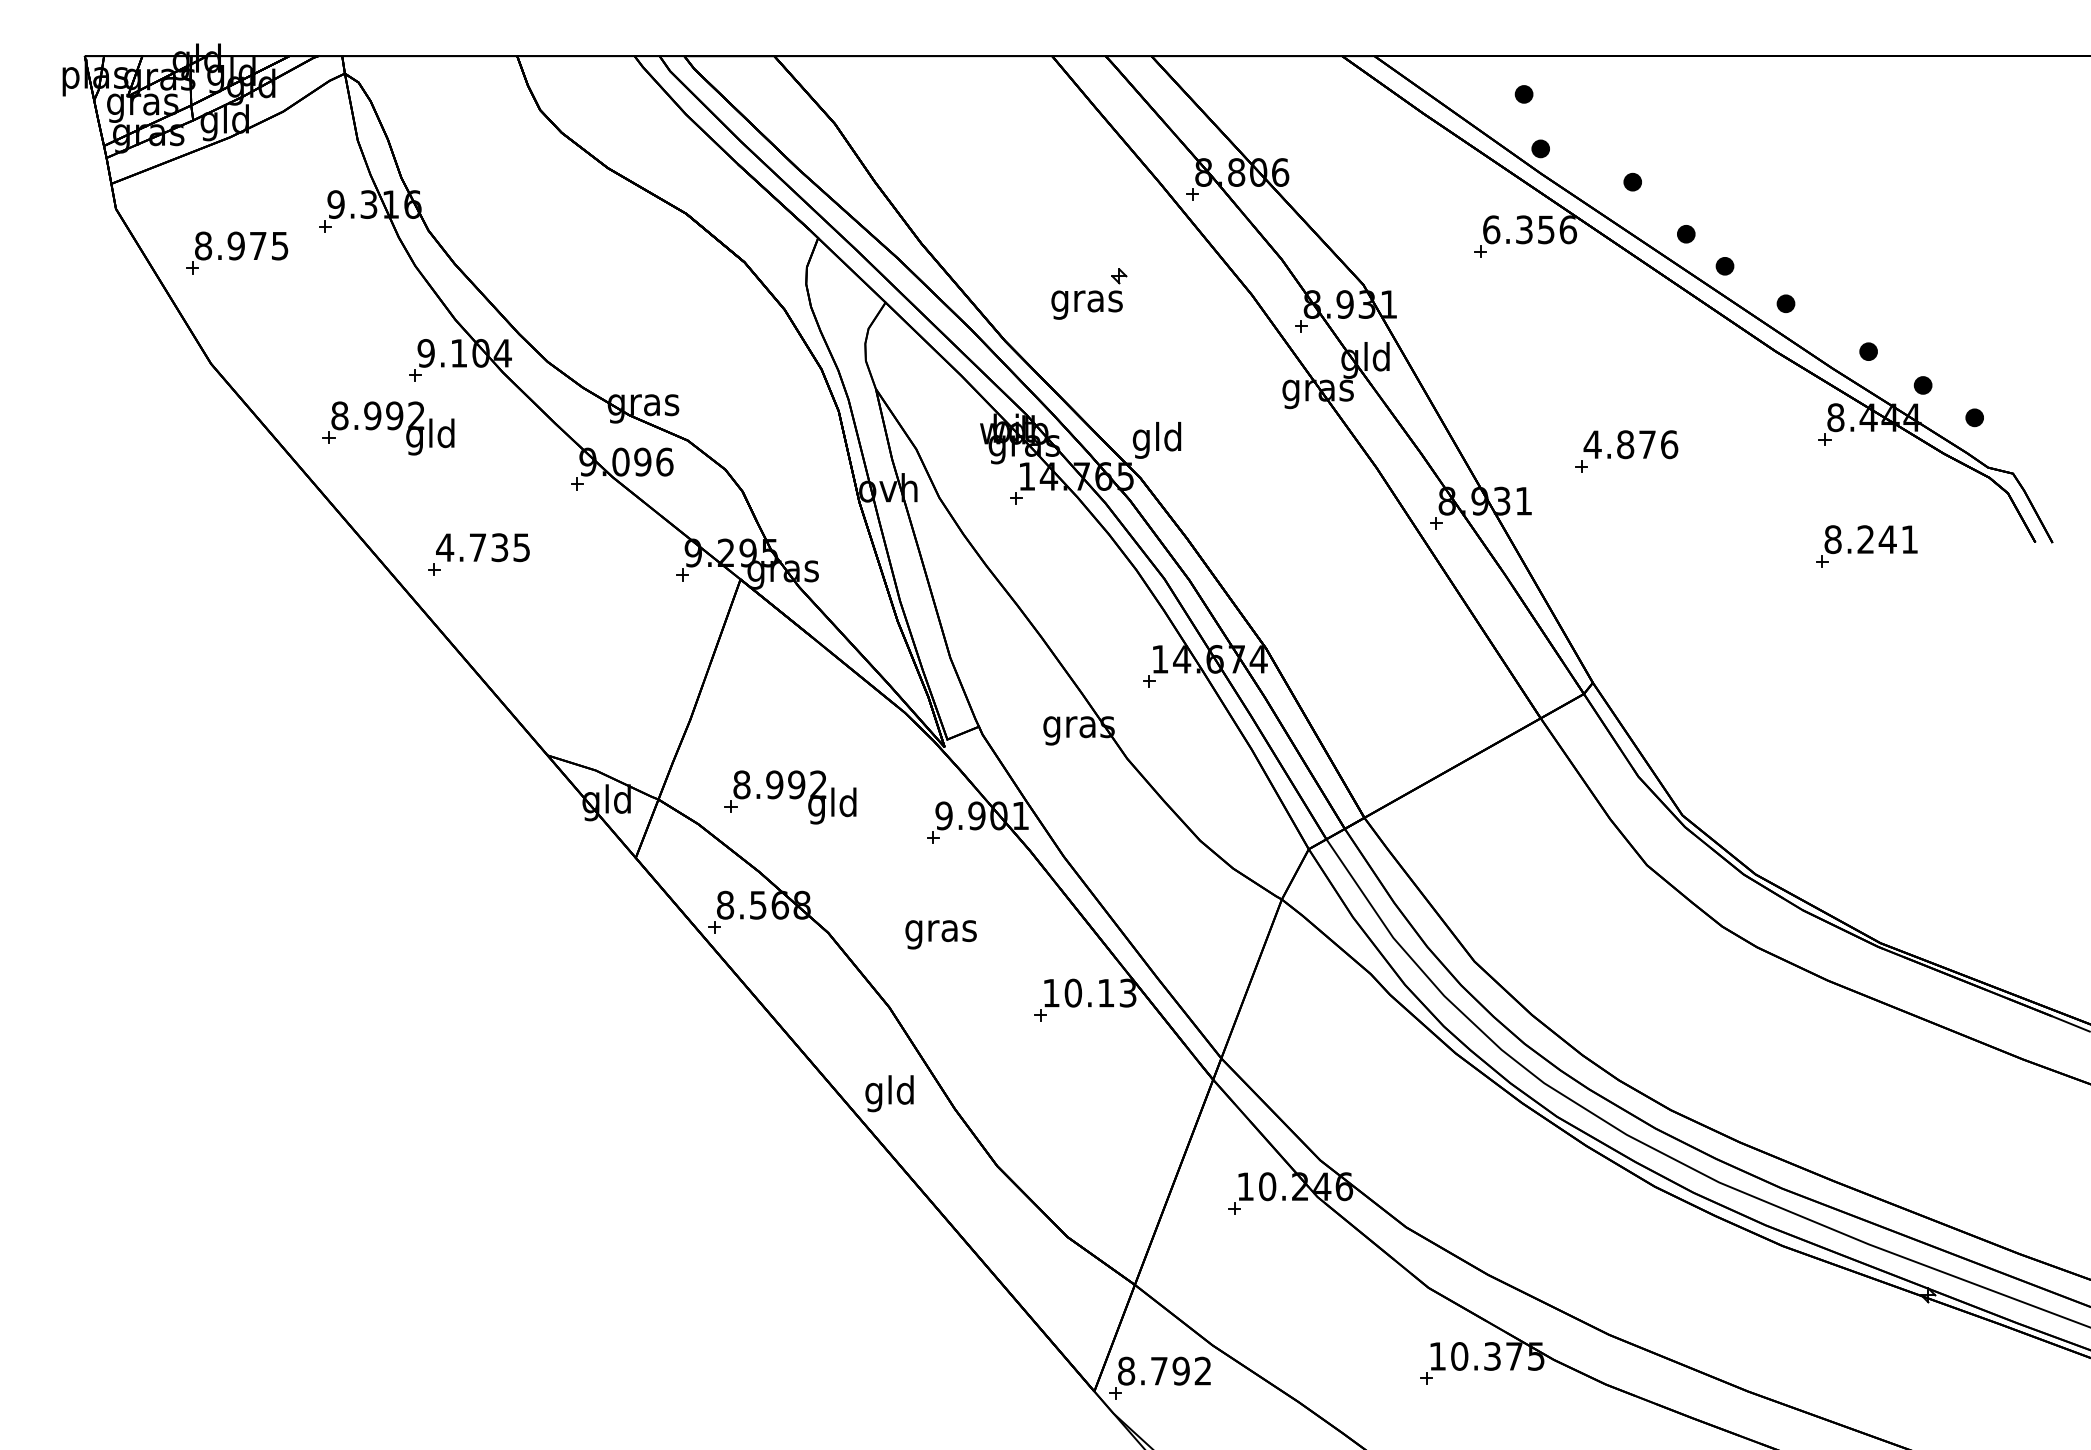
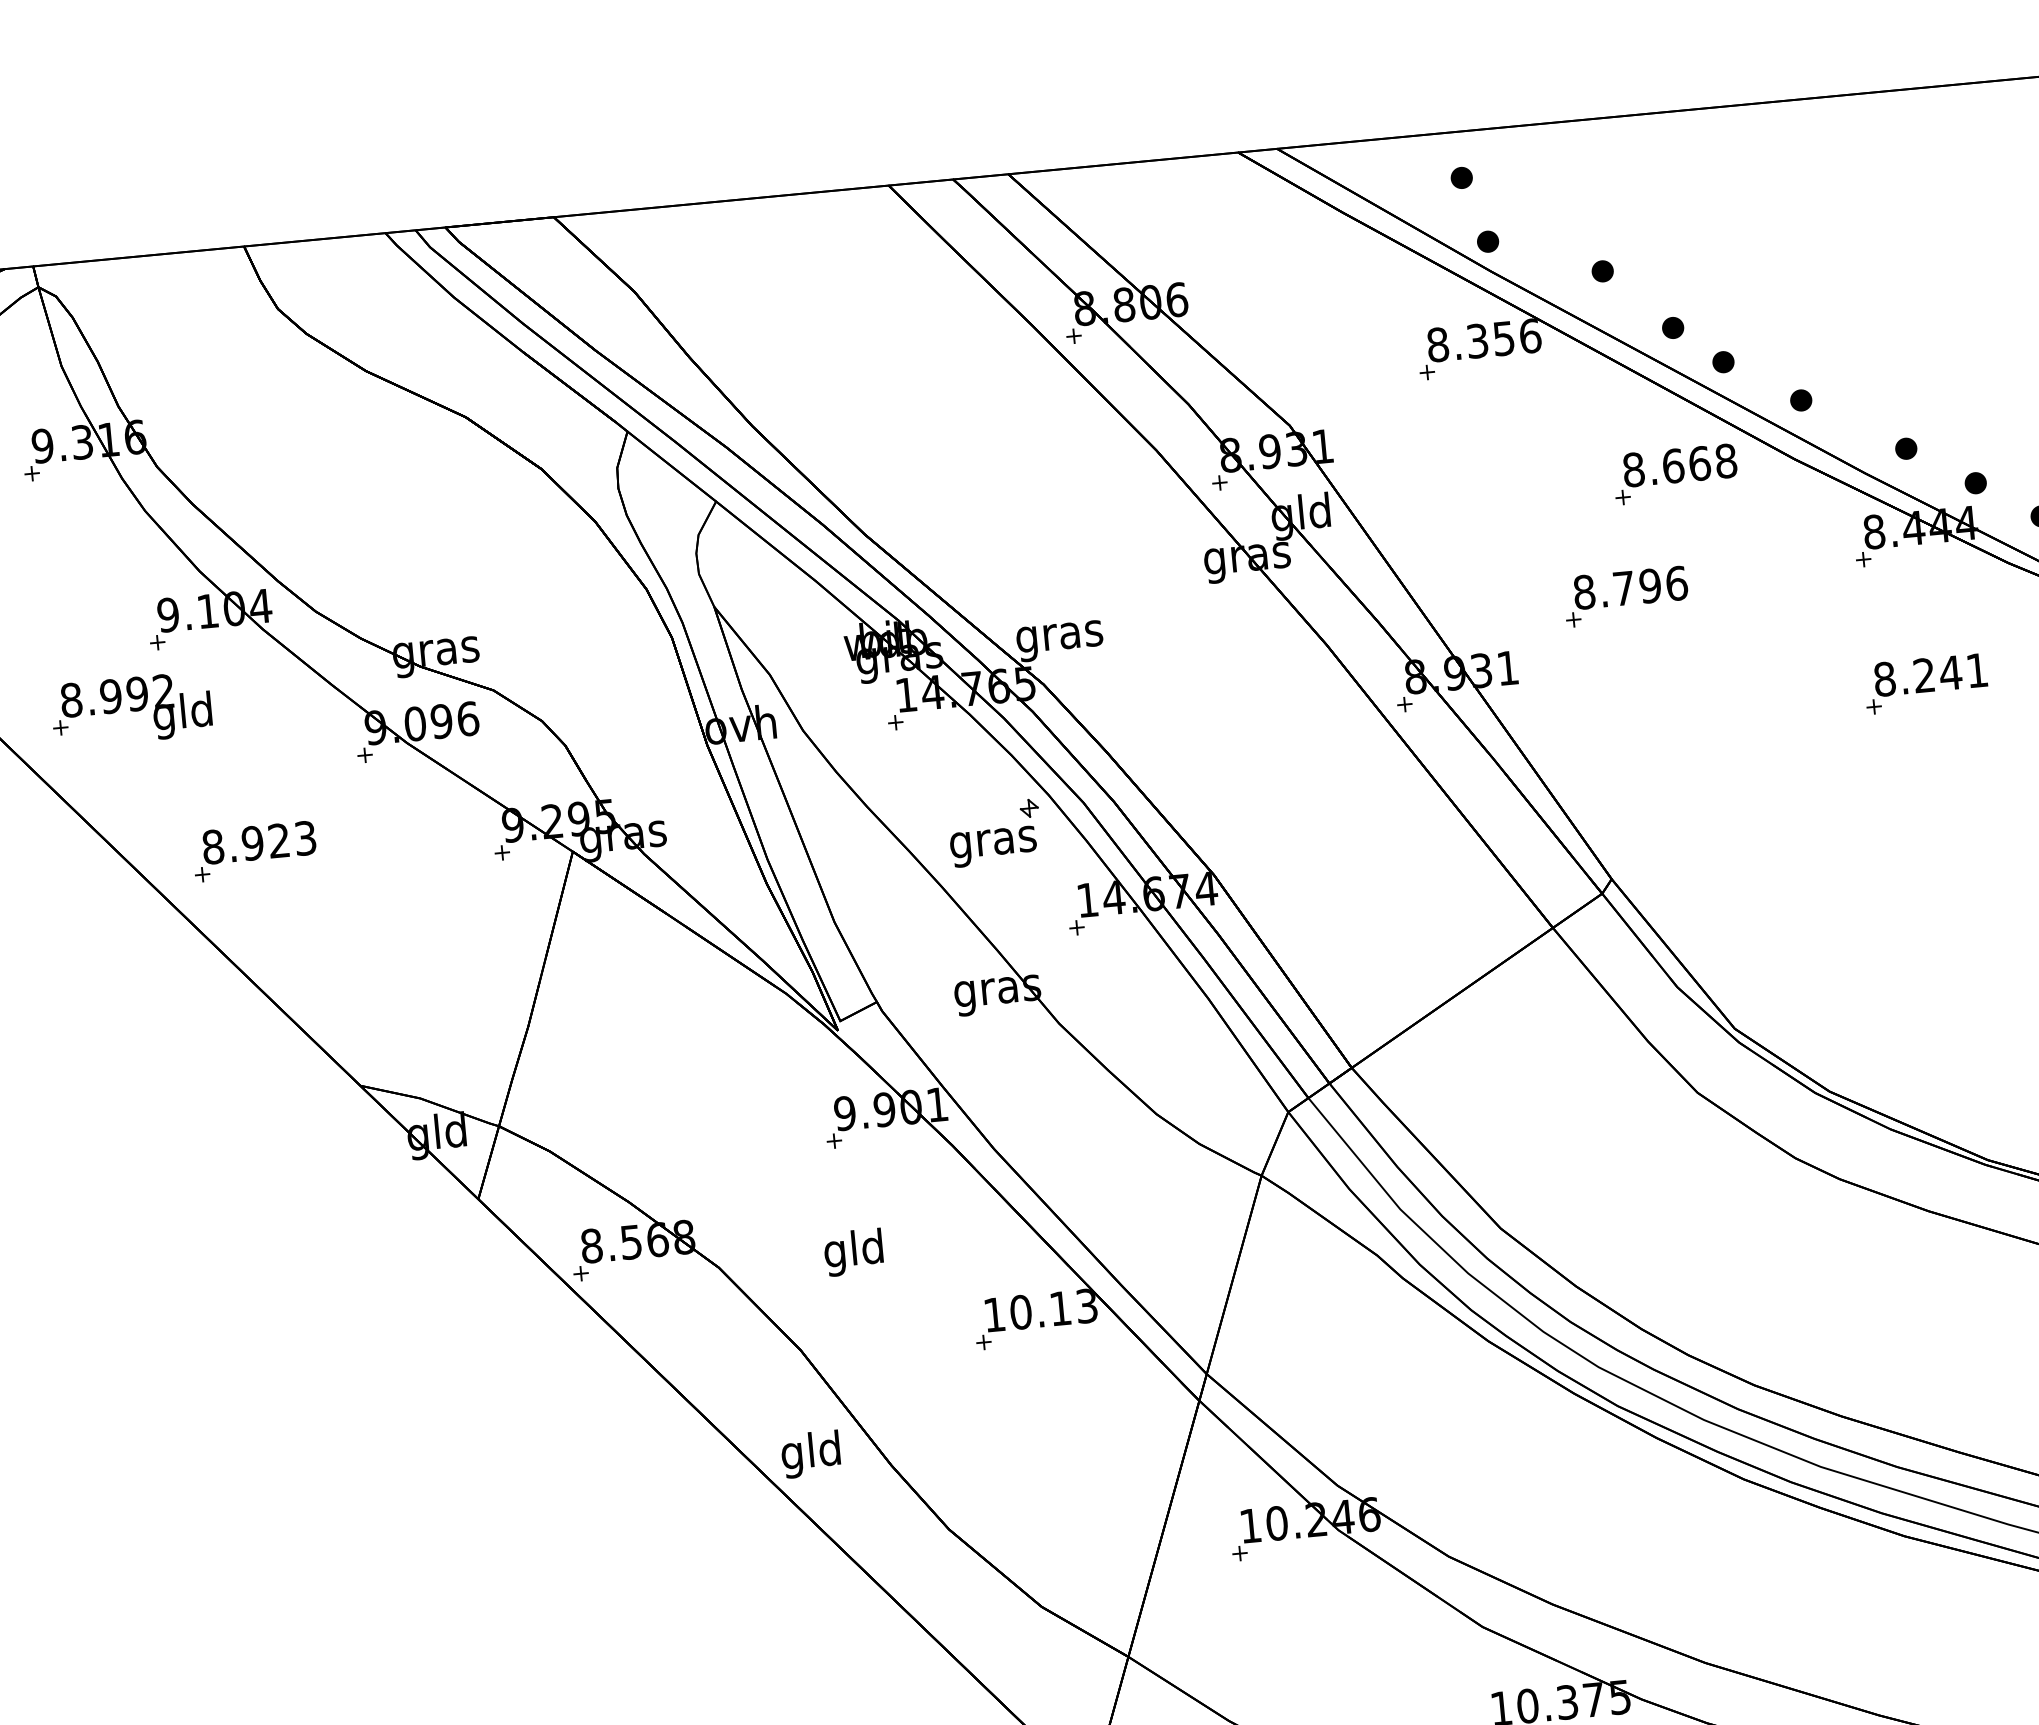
text: (1491, 229) -> (1437, 344), 6.356 -> 8.356
part: (1089, 293) -> (995, 832), moved
part: (1676, 354) -> (1675, 474), added
text: (1157, 439) -> (1059, 635), gld -> gras
text: (1619, 444) -> (1616, 588), 4.876 -> 8.796
text: (483, 547) -> (259, 842), 4.735 -> 8.923
part: (790, 797) -> (657, 1108), removed
text: (940, 930) -> (853, 1251), gras -> gld

